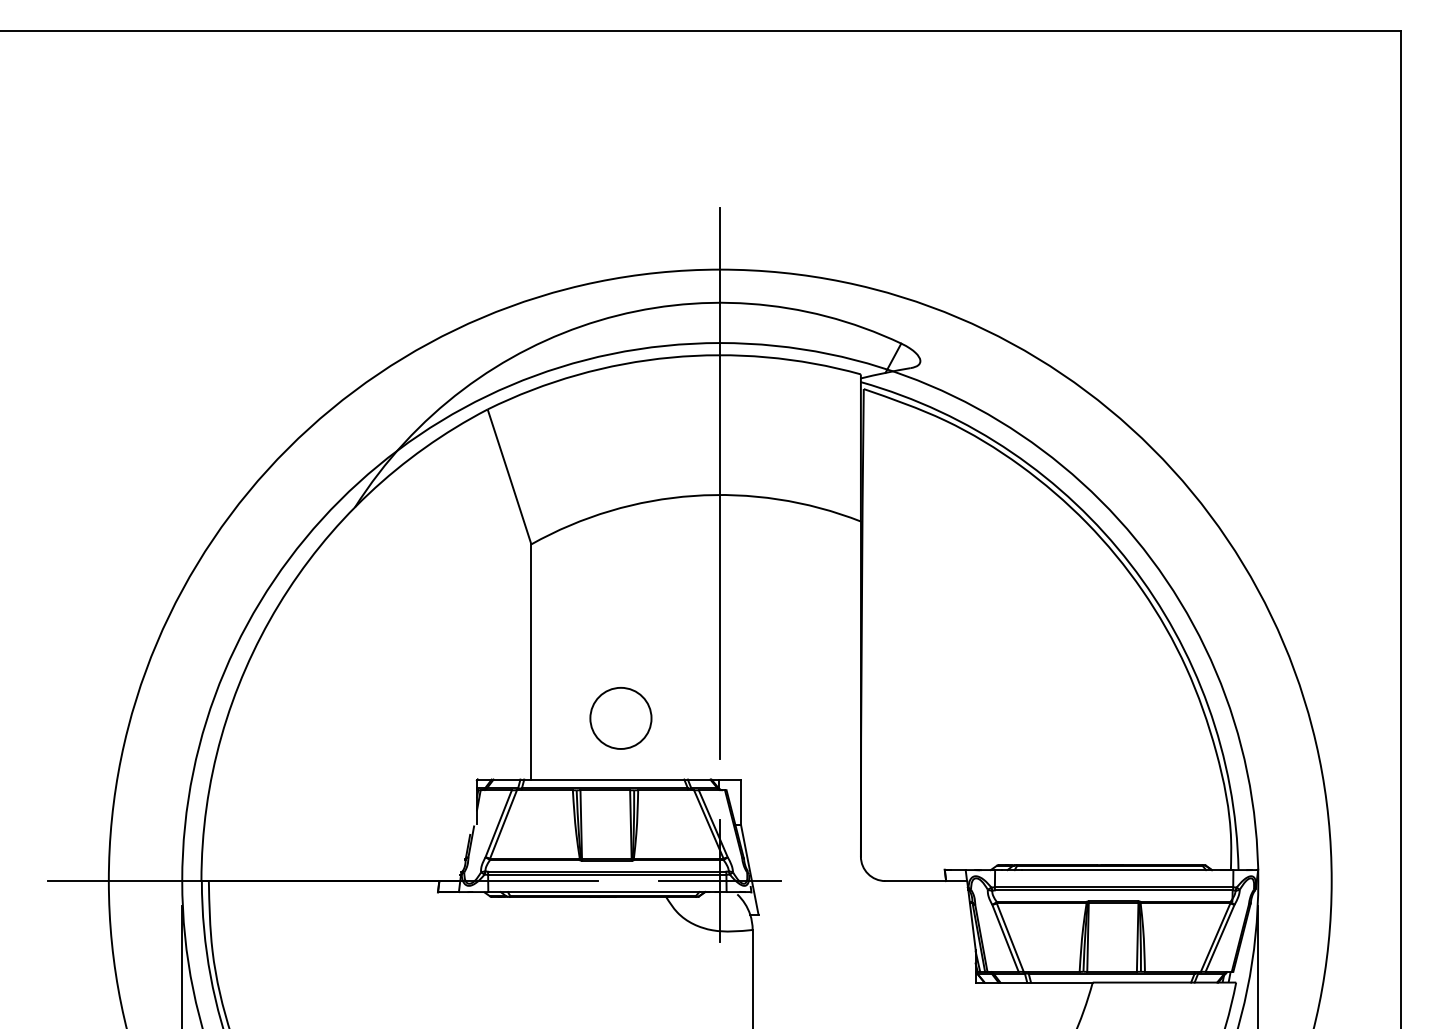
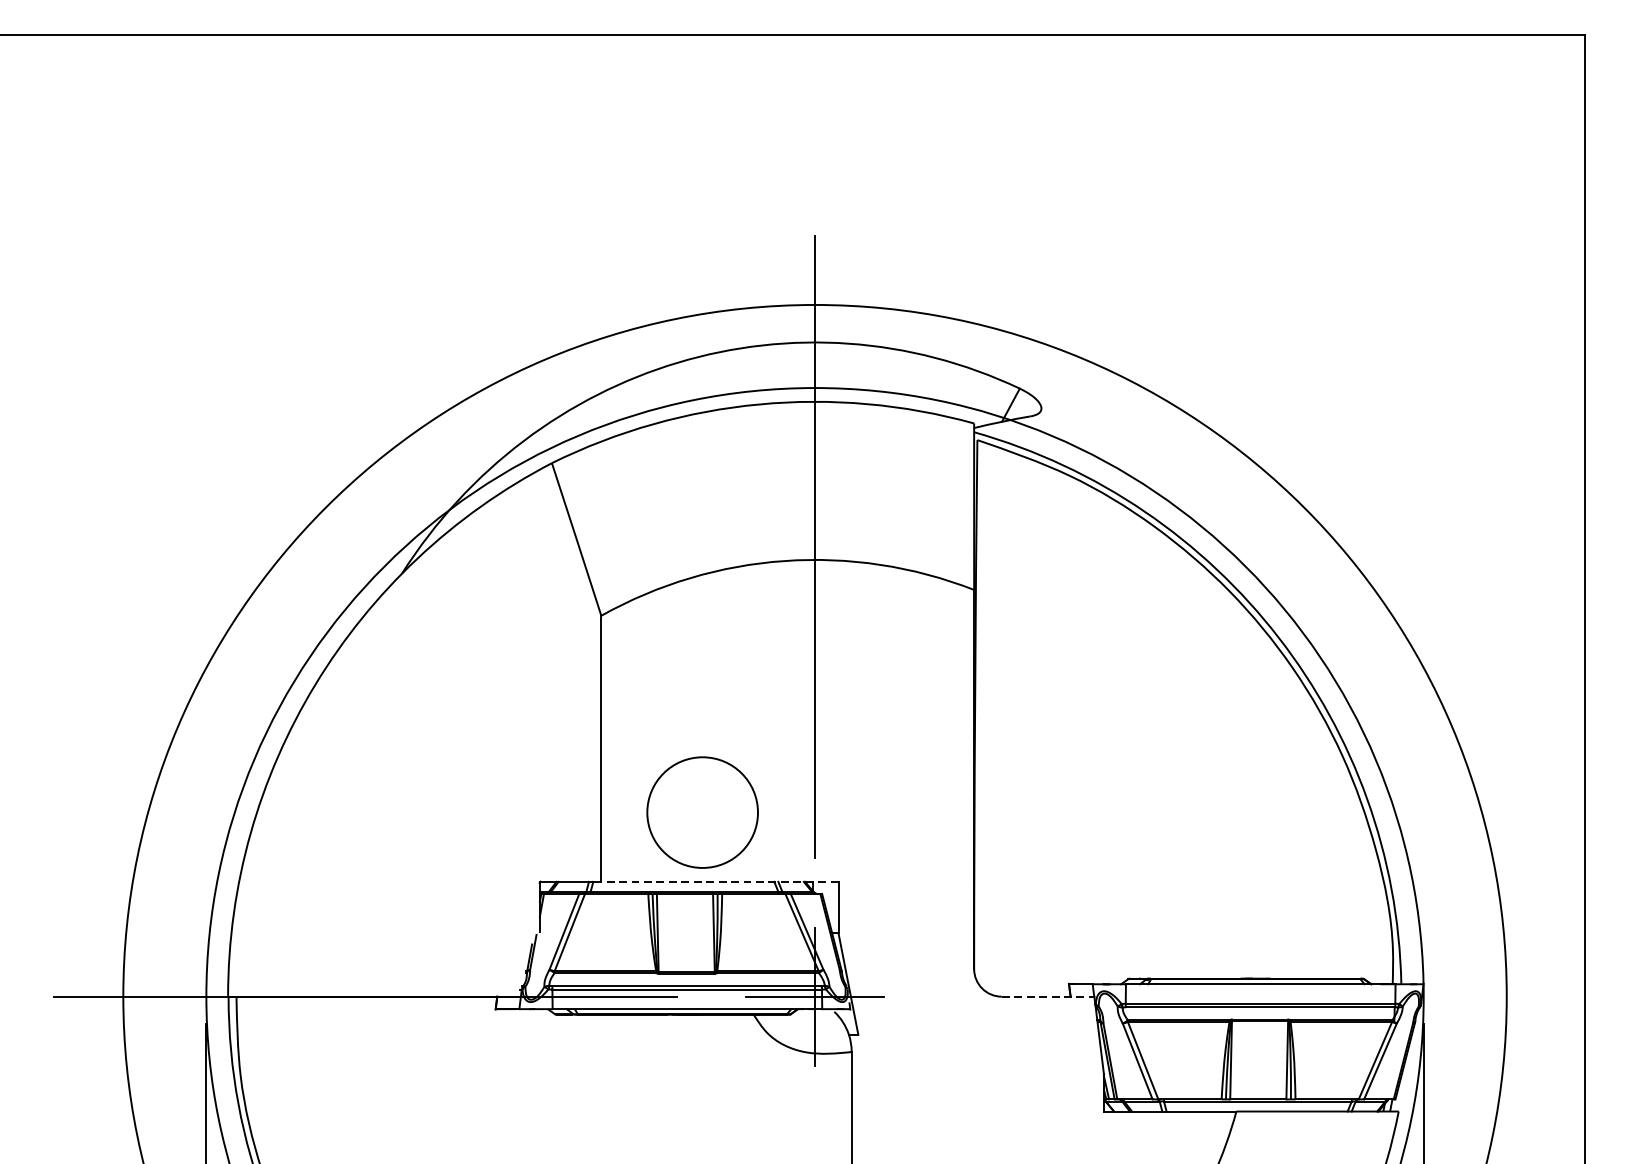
circle: (620, 718) -> (702, 812), size x1.6
line: (636, 779) -> (720, 881), solid -> dashed
line: (926, 881) -> (1048, 997), solid -> dashed

